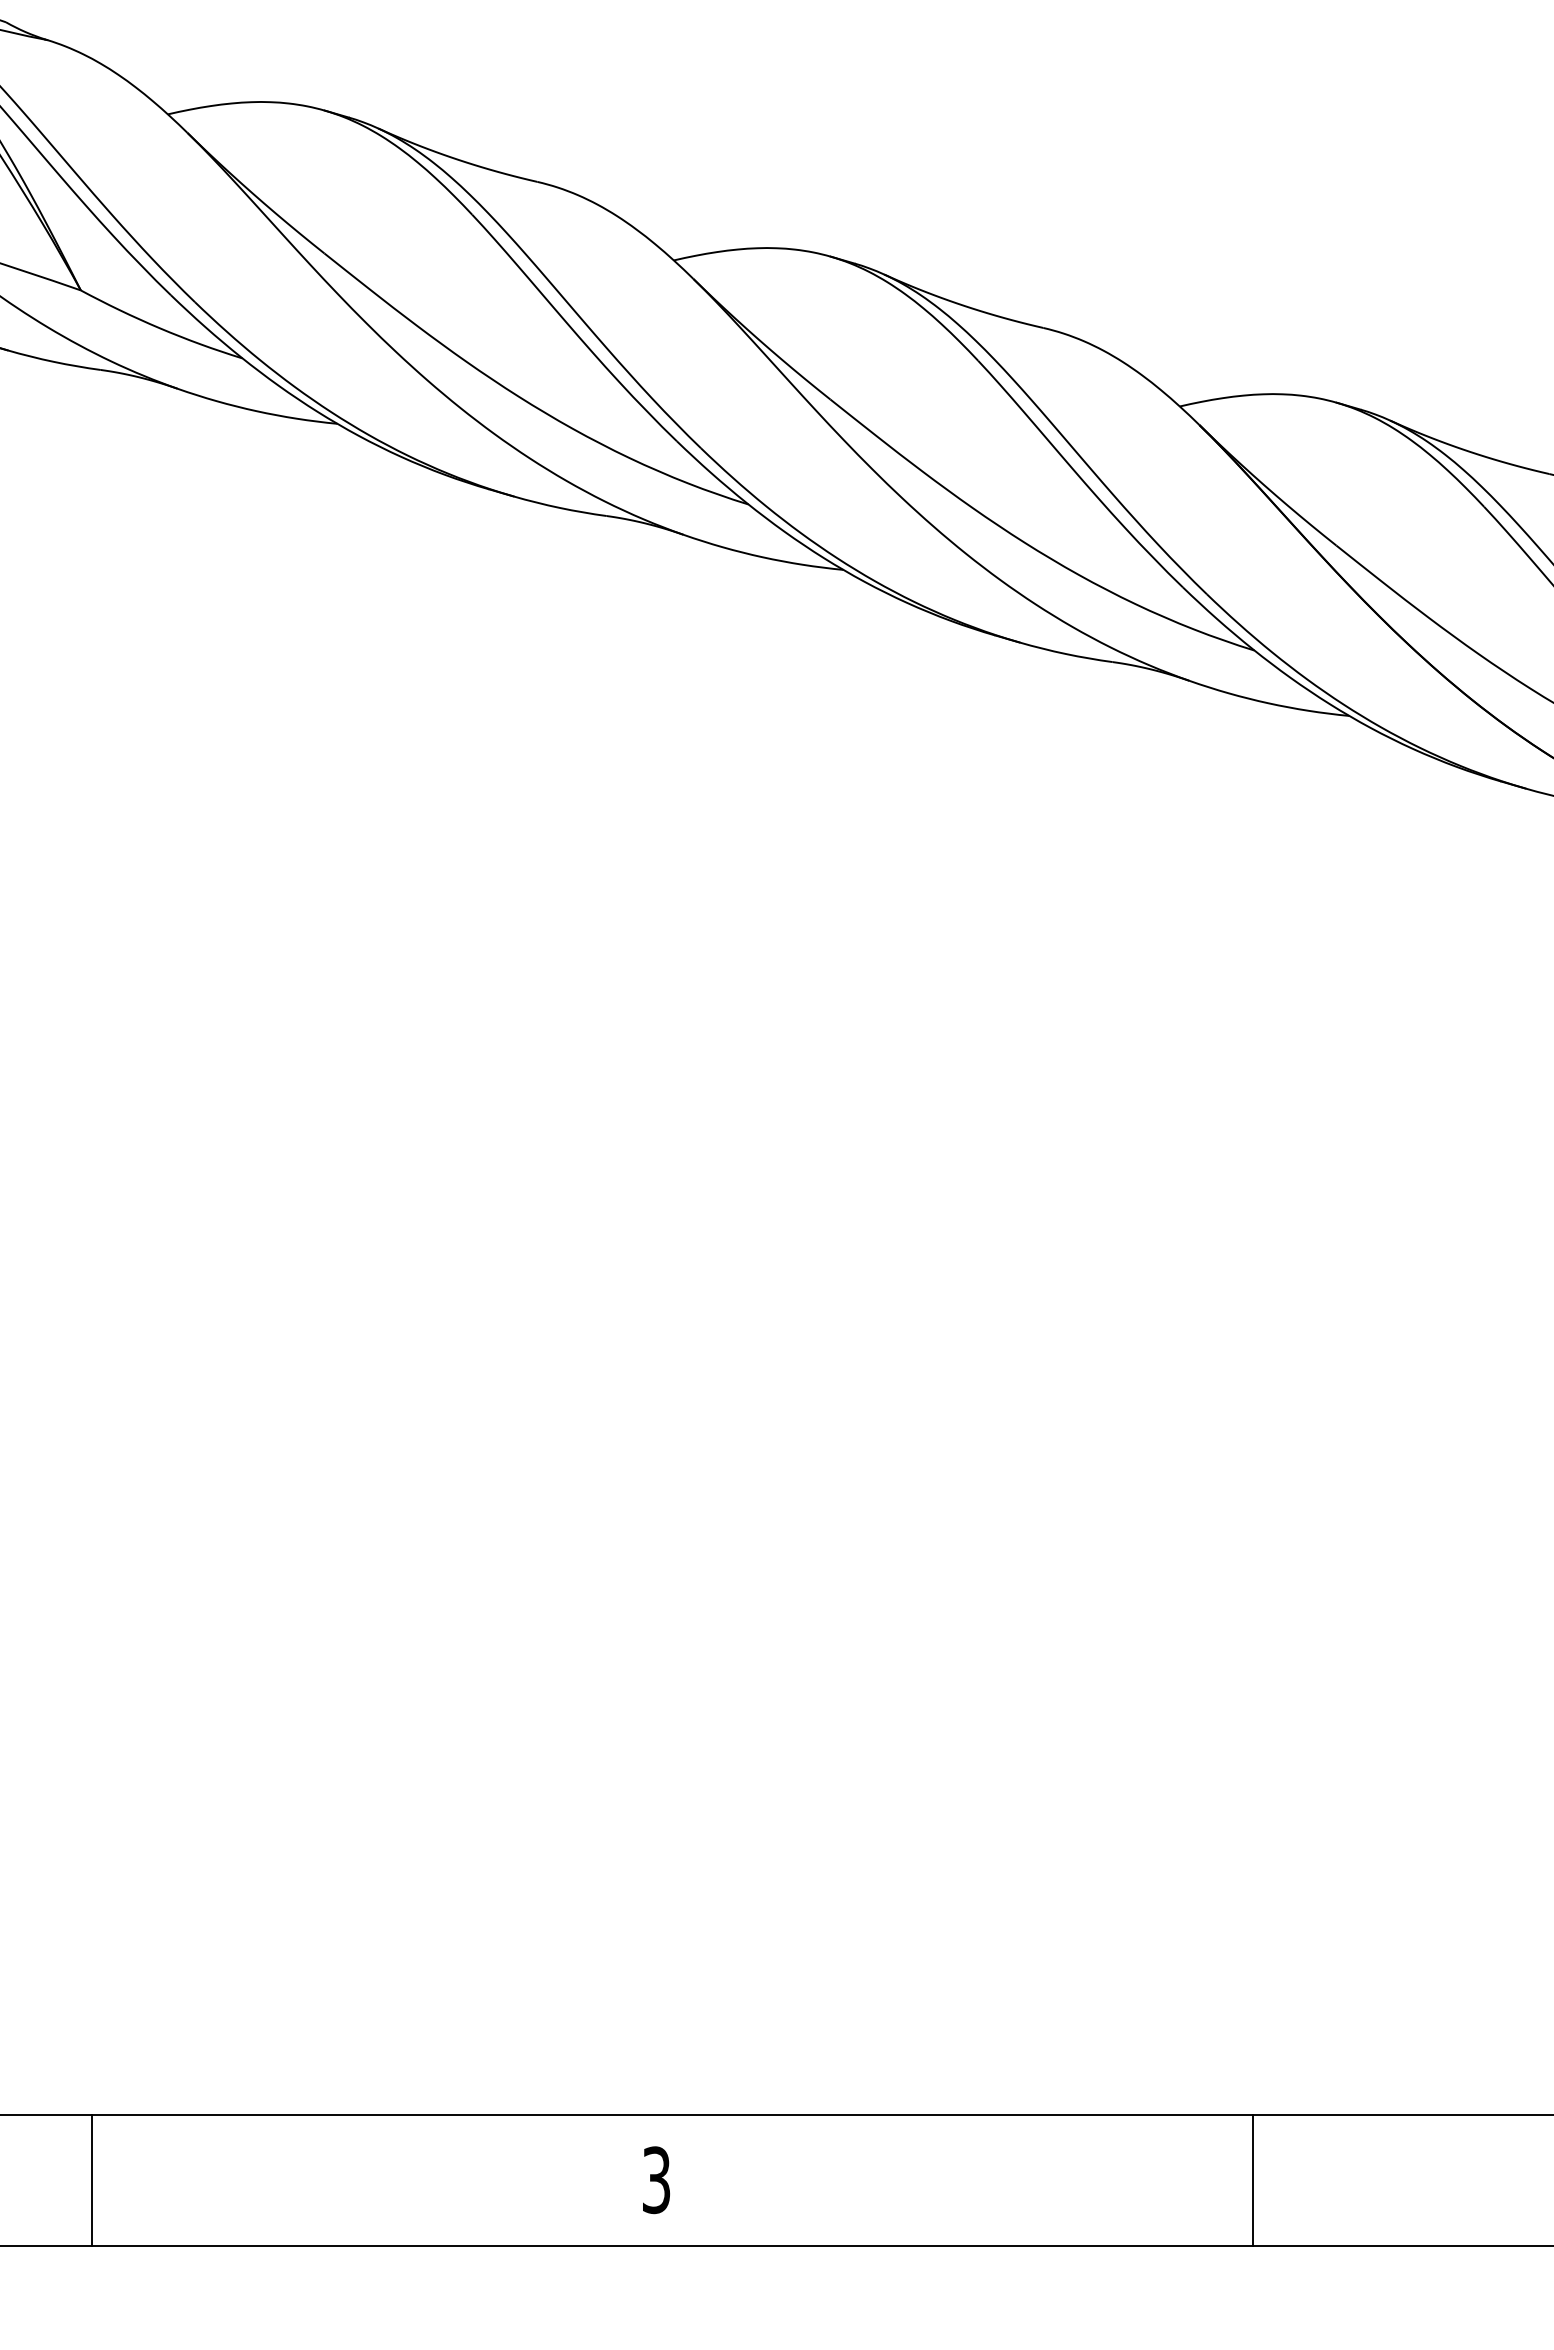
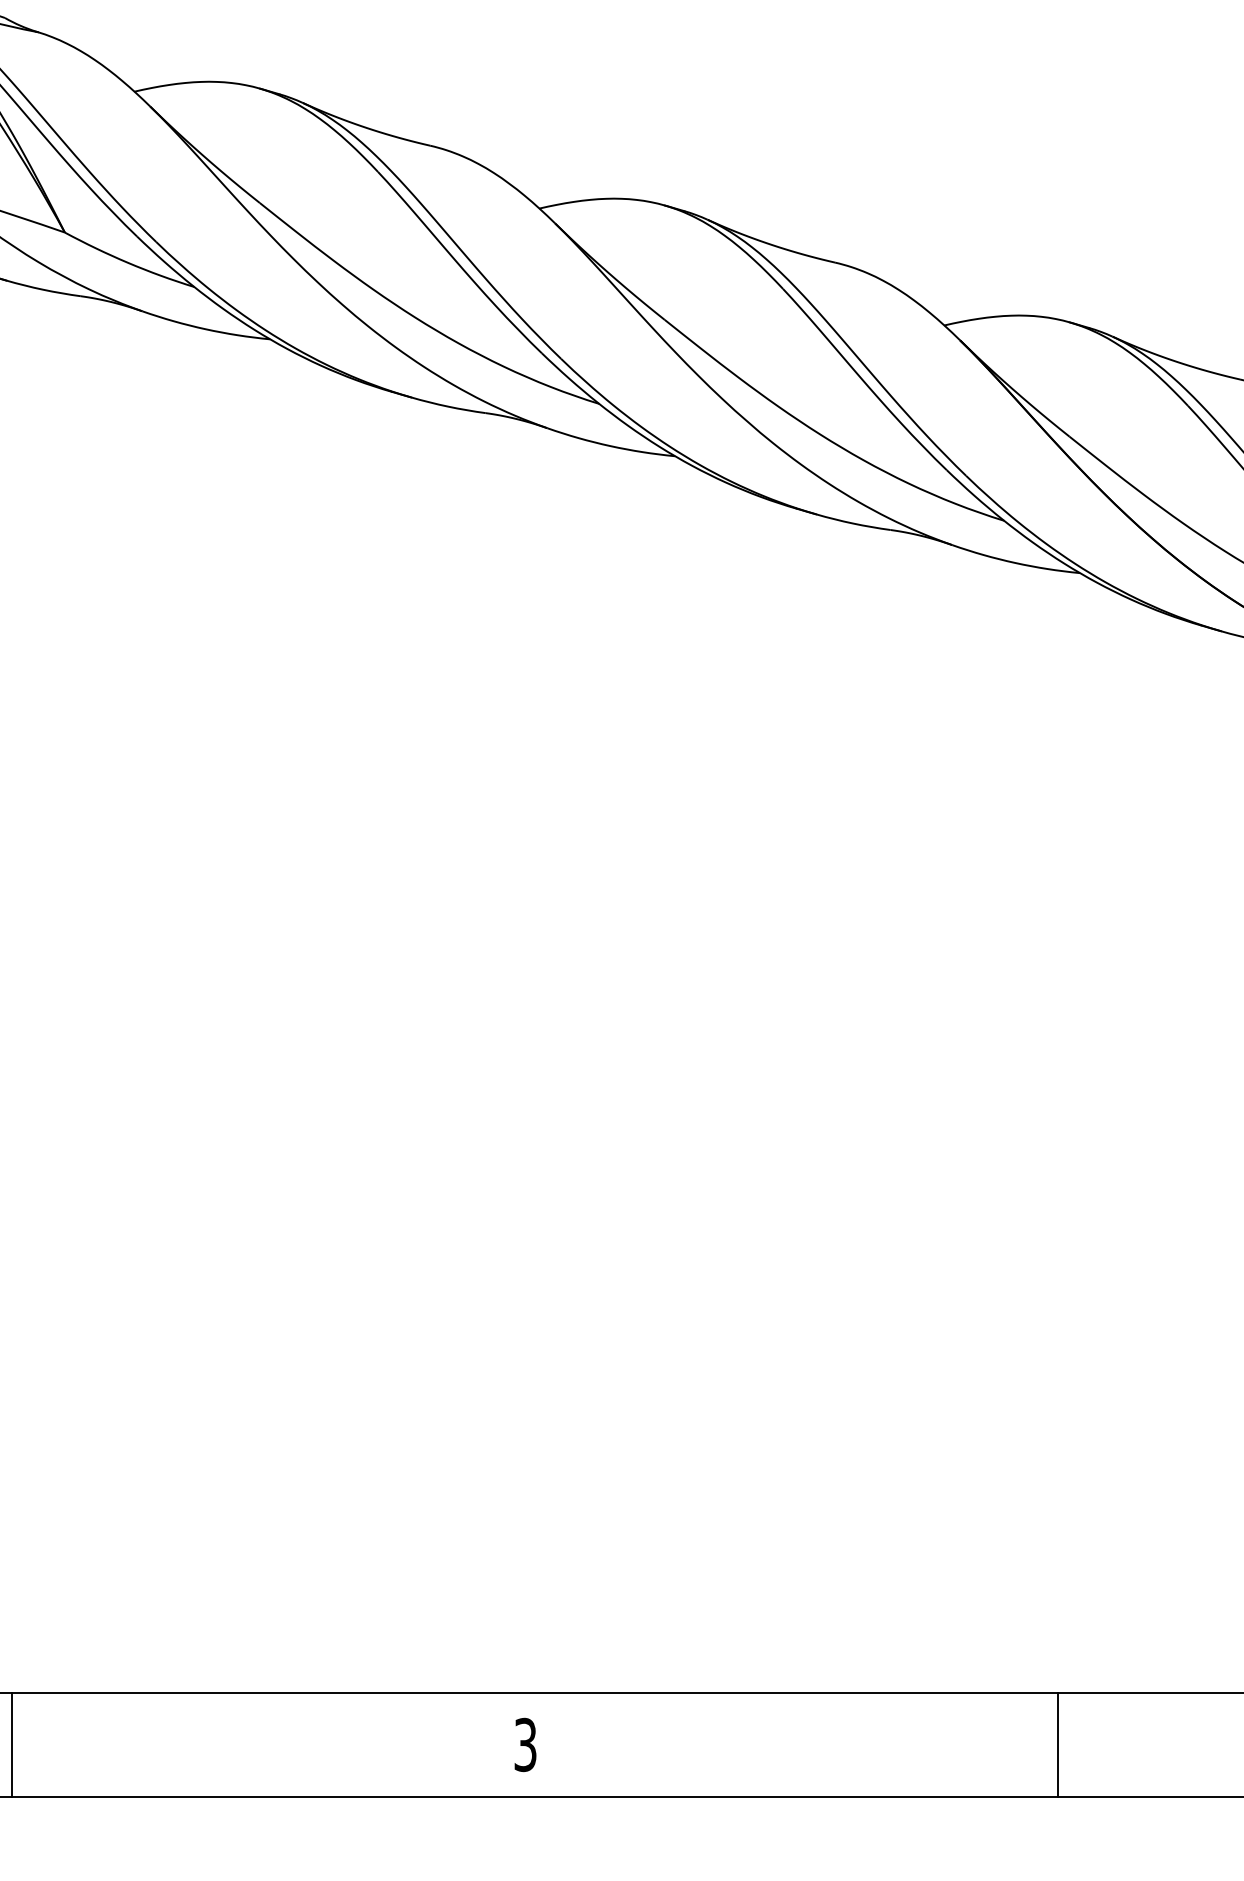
line: (92, 2179) -> (11, 1744), moved
line: (1253, 2179) -> (1058, 1744), moved

